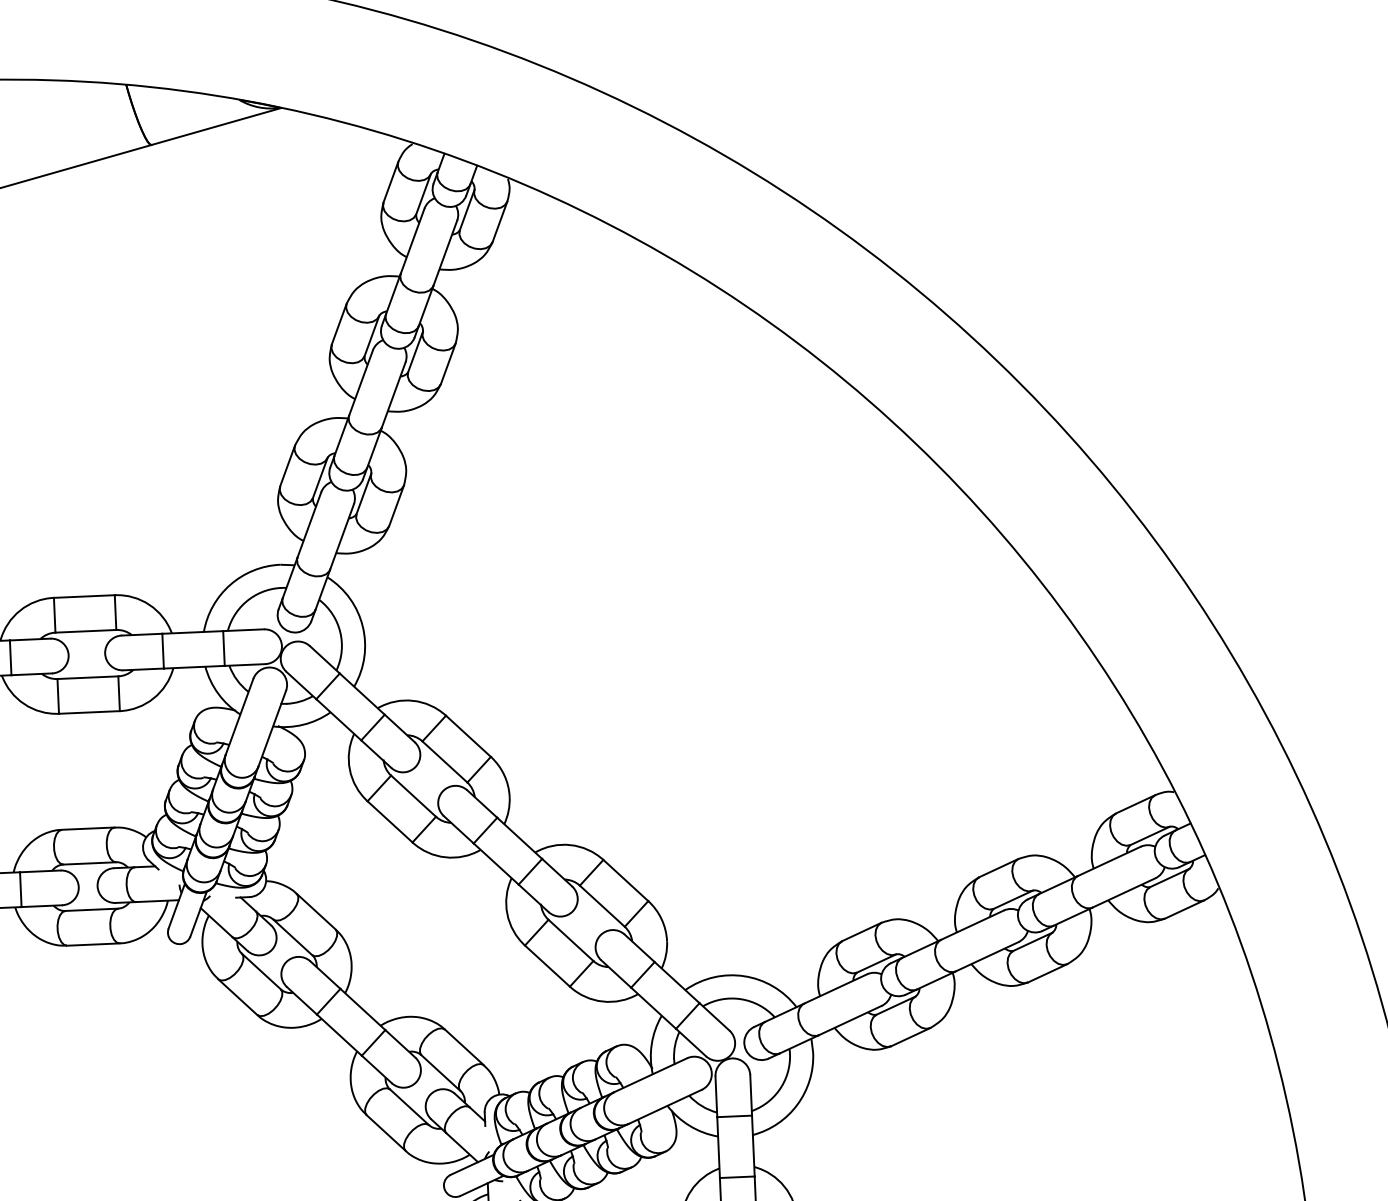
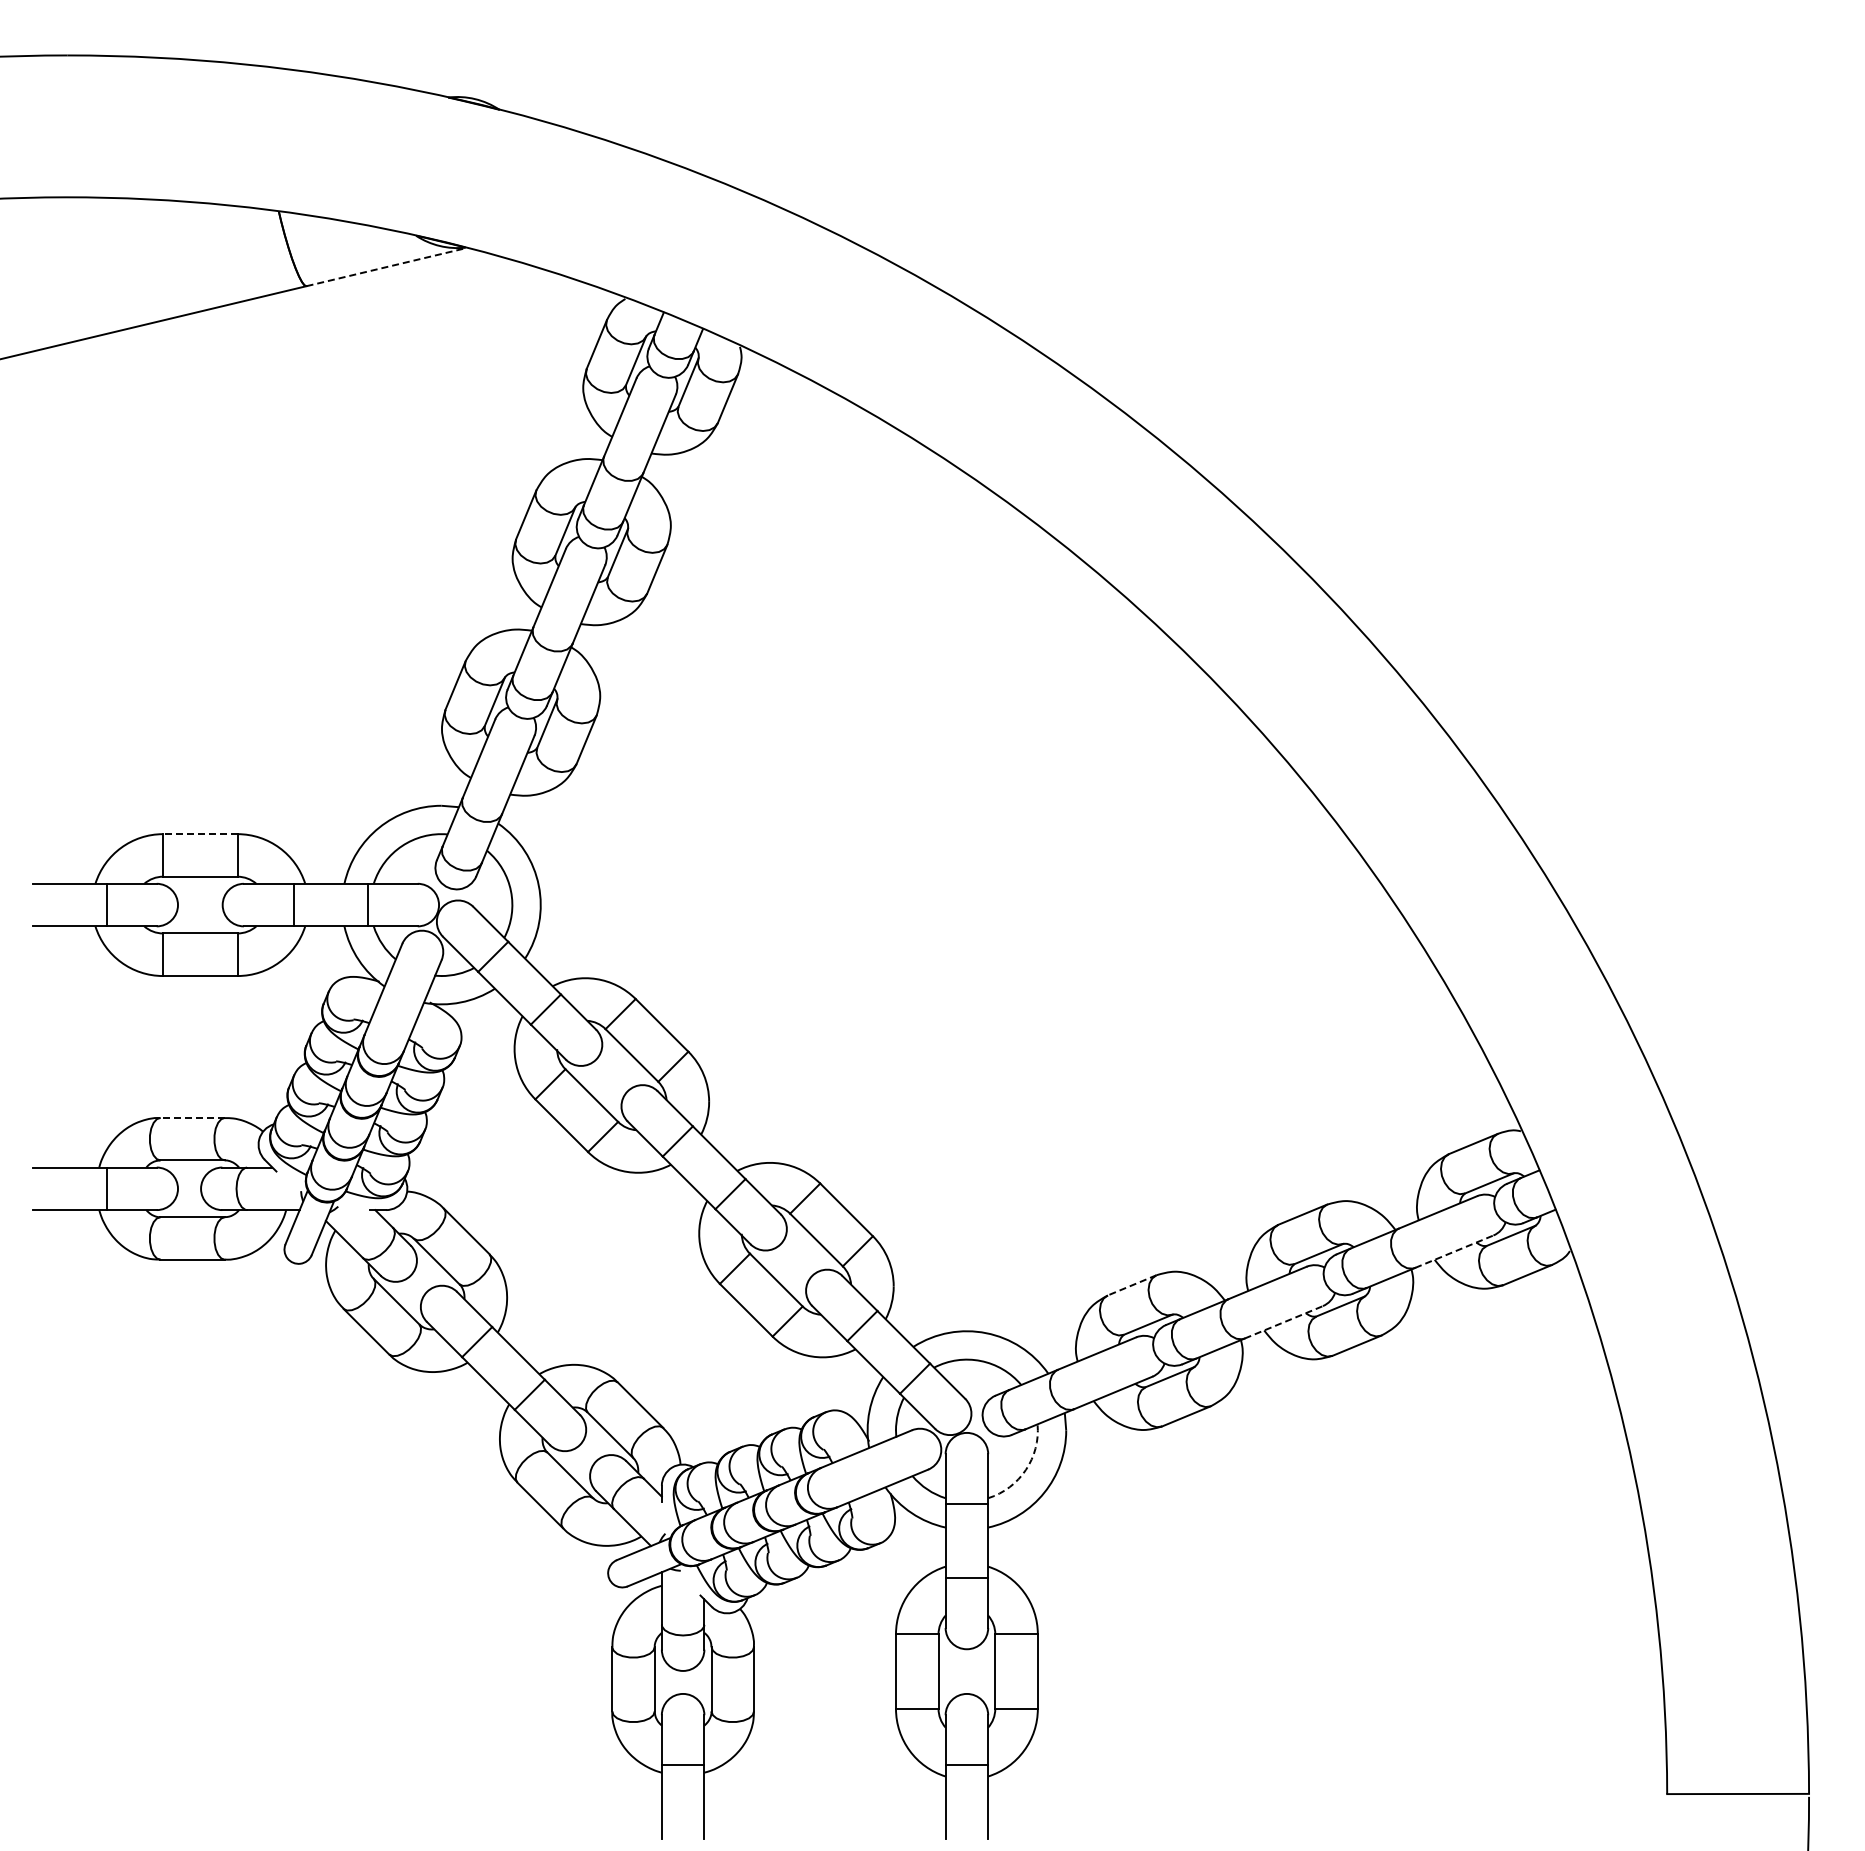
line: (217, 126) -> (387, 266), solid -> dashed
line: (83, 596) -> (199, 834), solid -> dashed
line: (88, 828) -> (192, 1117), solid -> dashed
line: (1124, 892) -> (1454, 1251), solid -> dashed
line: (861, 932) -> (1131, 1285), solid -> dashed
line: (987, 956) -> (1284, 1322), solid -> dashed
arc: (781, 1086) -> (1025, 1469), solid -> dashed

